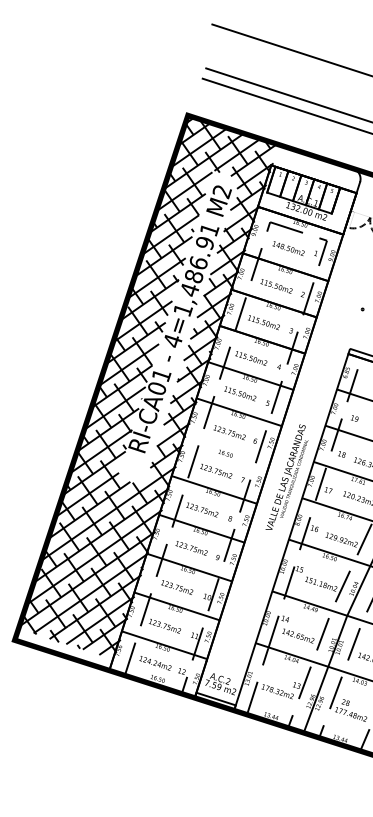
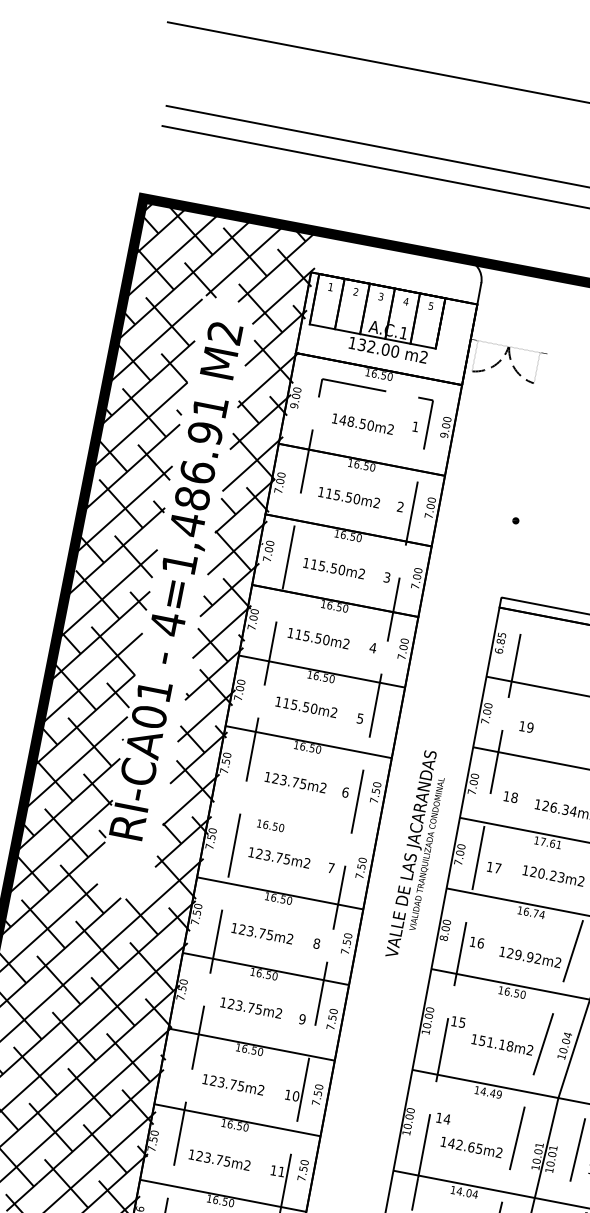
text: (225, 453) -> (270, 825), moved

